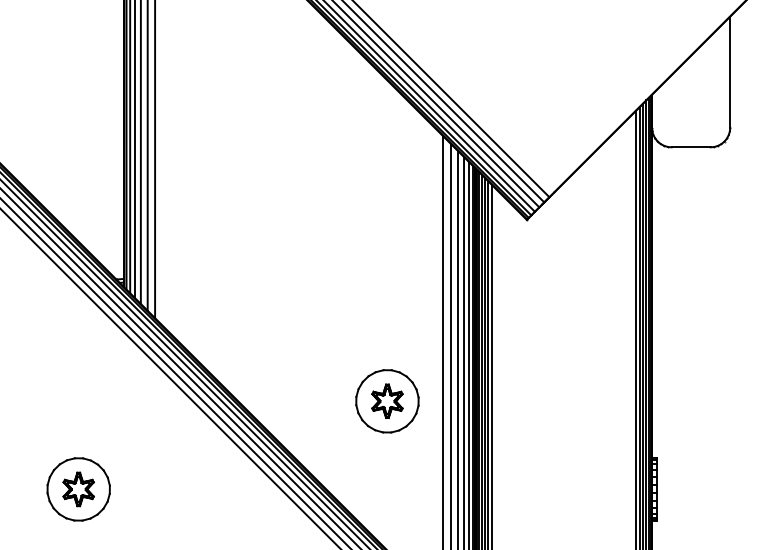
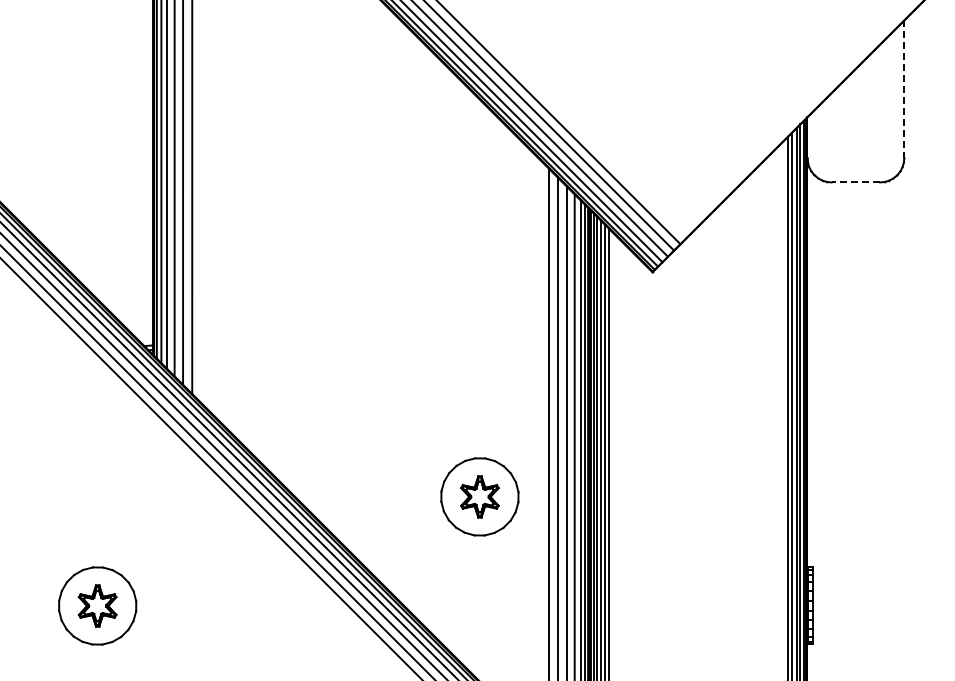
line: (730, 72) -> (904, 89), solid -> dashed
line: (690, 147) -> (855, 182), solid -> dashed

